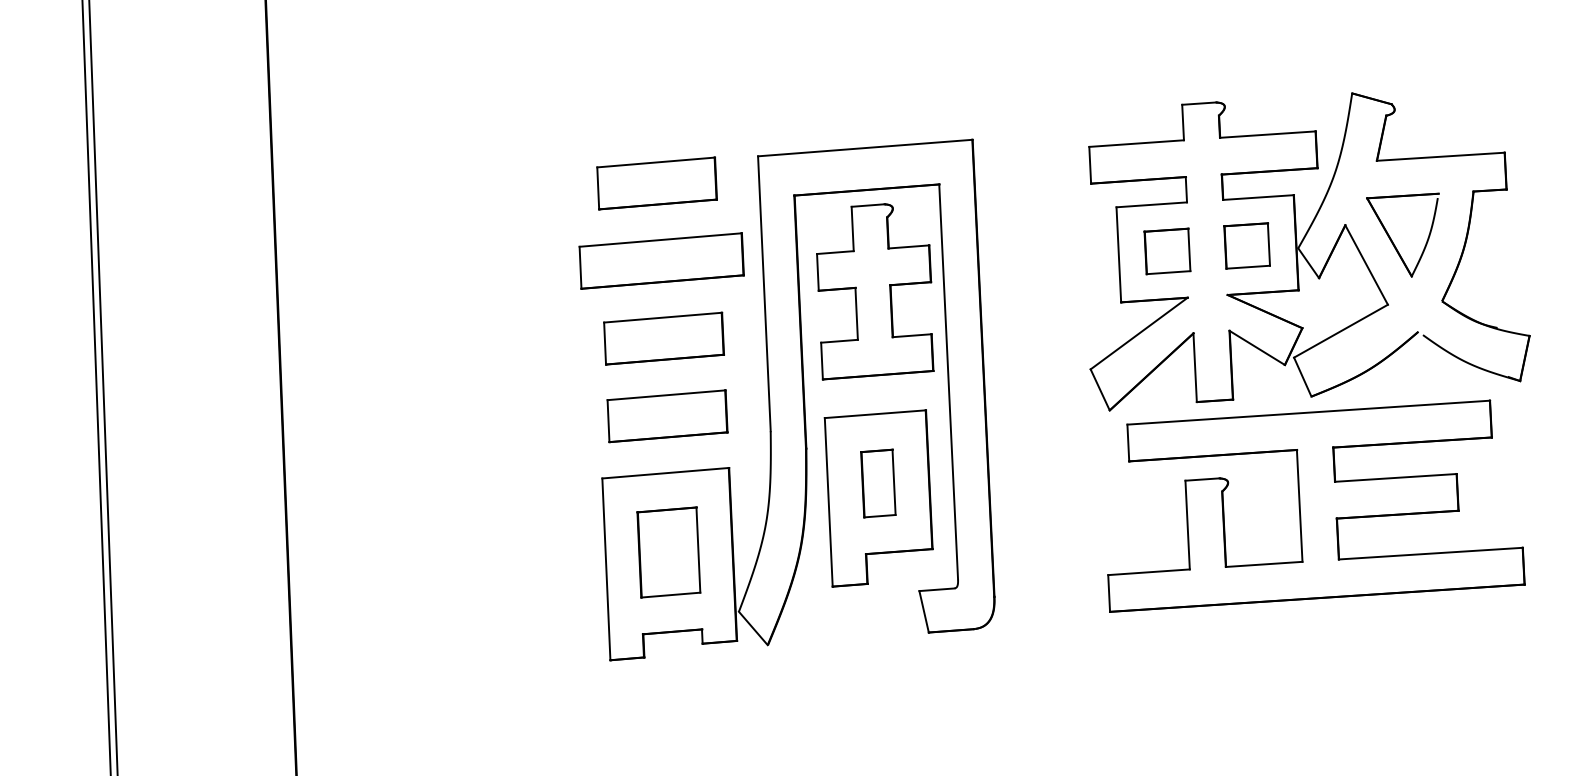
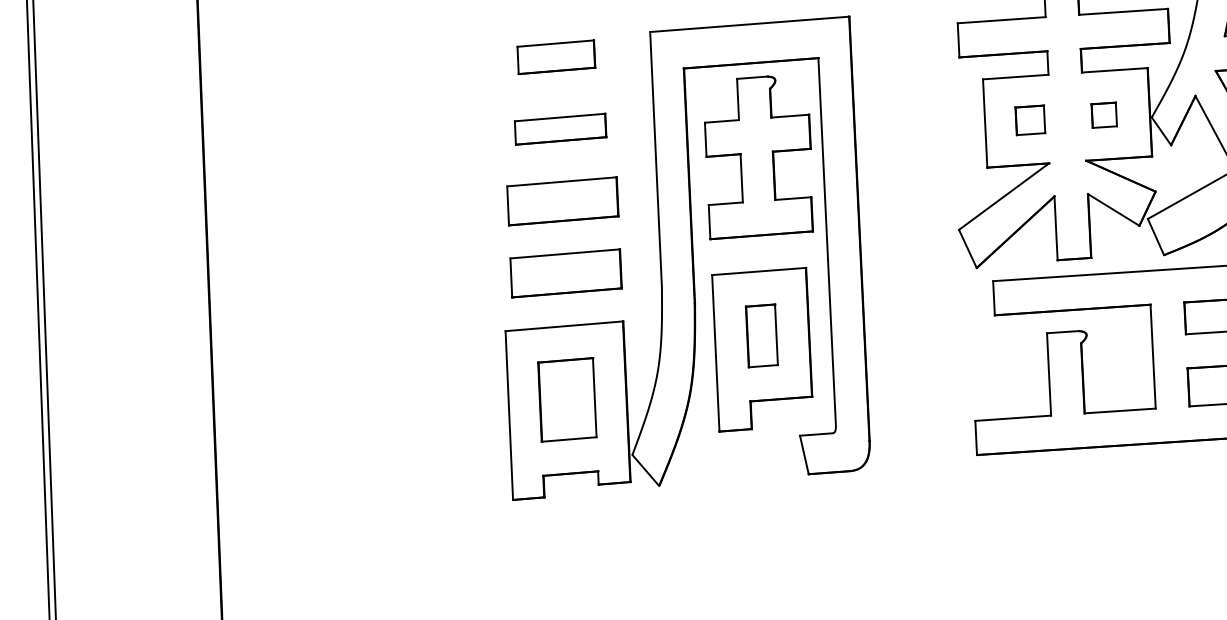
part: (656, 183) -> (555, 57), size x0.7
part: (1246, 245) -> (1103, 114), size x0.6
part: (1167, 251) -> (1030, 120), size x0.7
part: (661, 260) -> (560, 128), size x0.6

